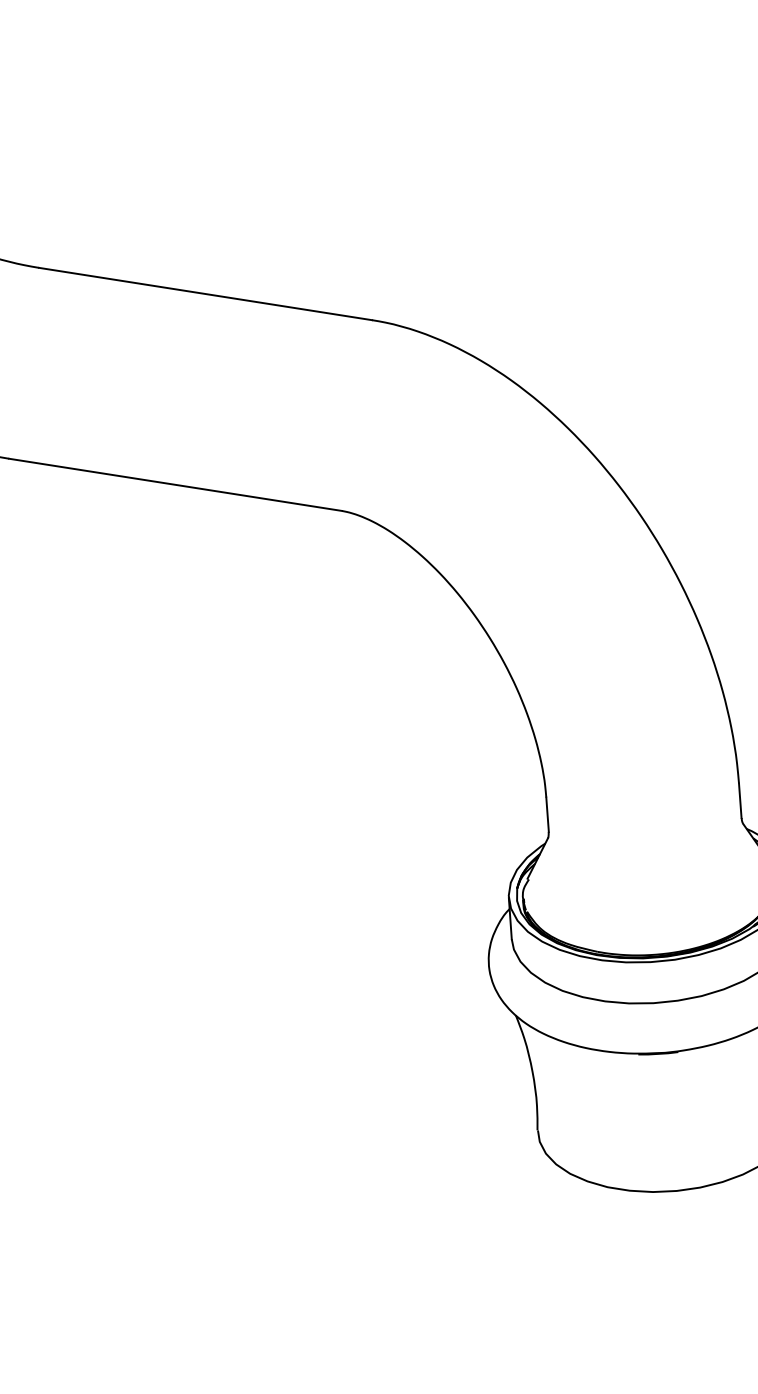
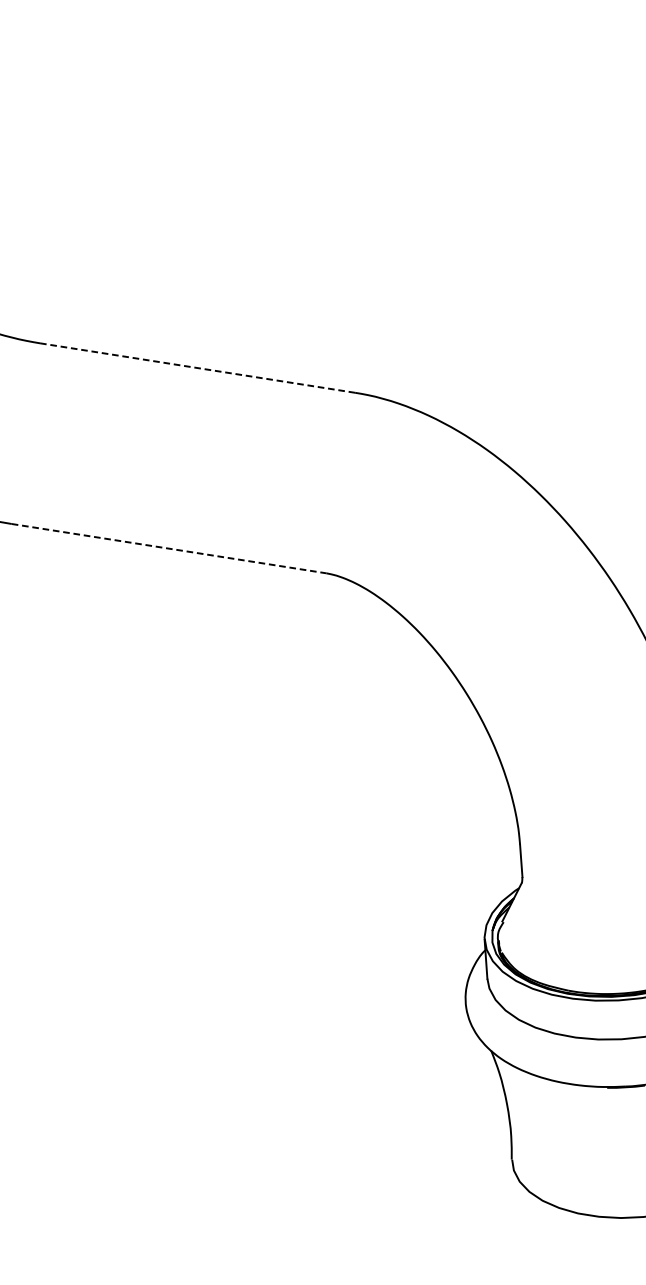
line: (205, 293) -> (197, 367), solid -> dashed
line: (176, 484) -> (170, 548), solid -> dashed

